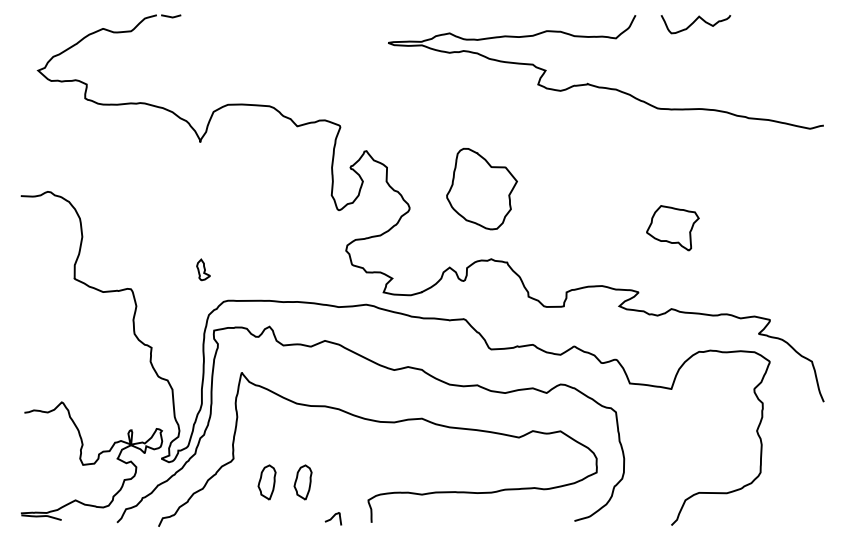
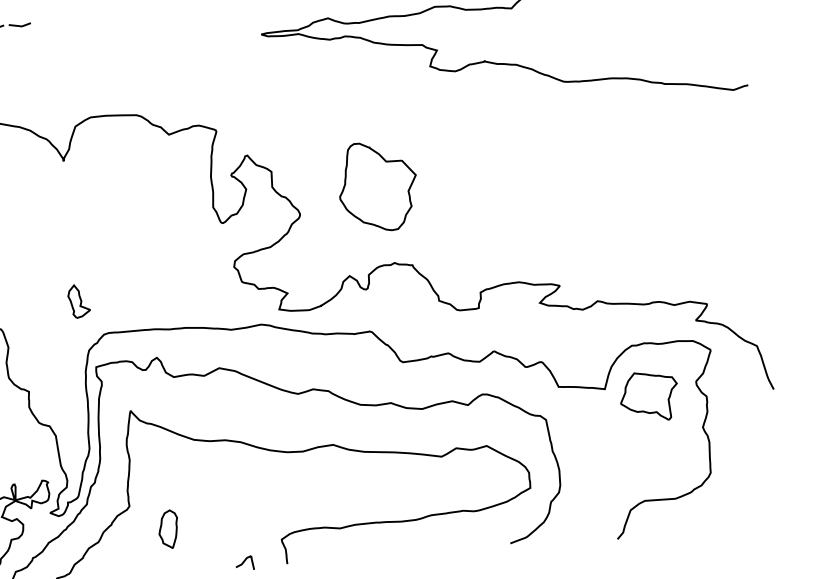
part: (672, 228) -> (648, 397), moved
part: (203, 269) -> (78, 300), size x1.43
part: (302, 482) -> (207, 526), removed

